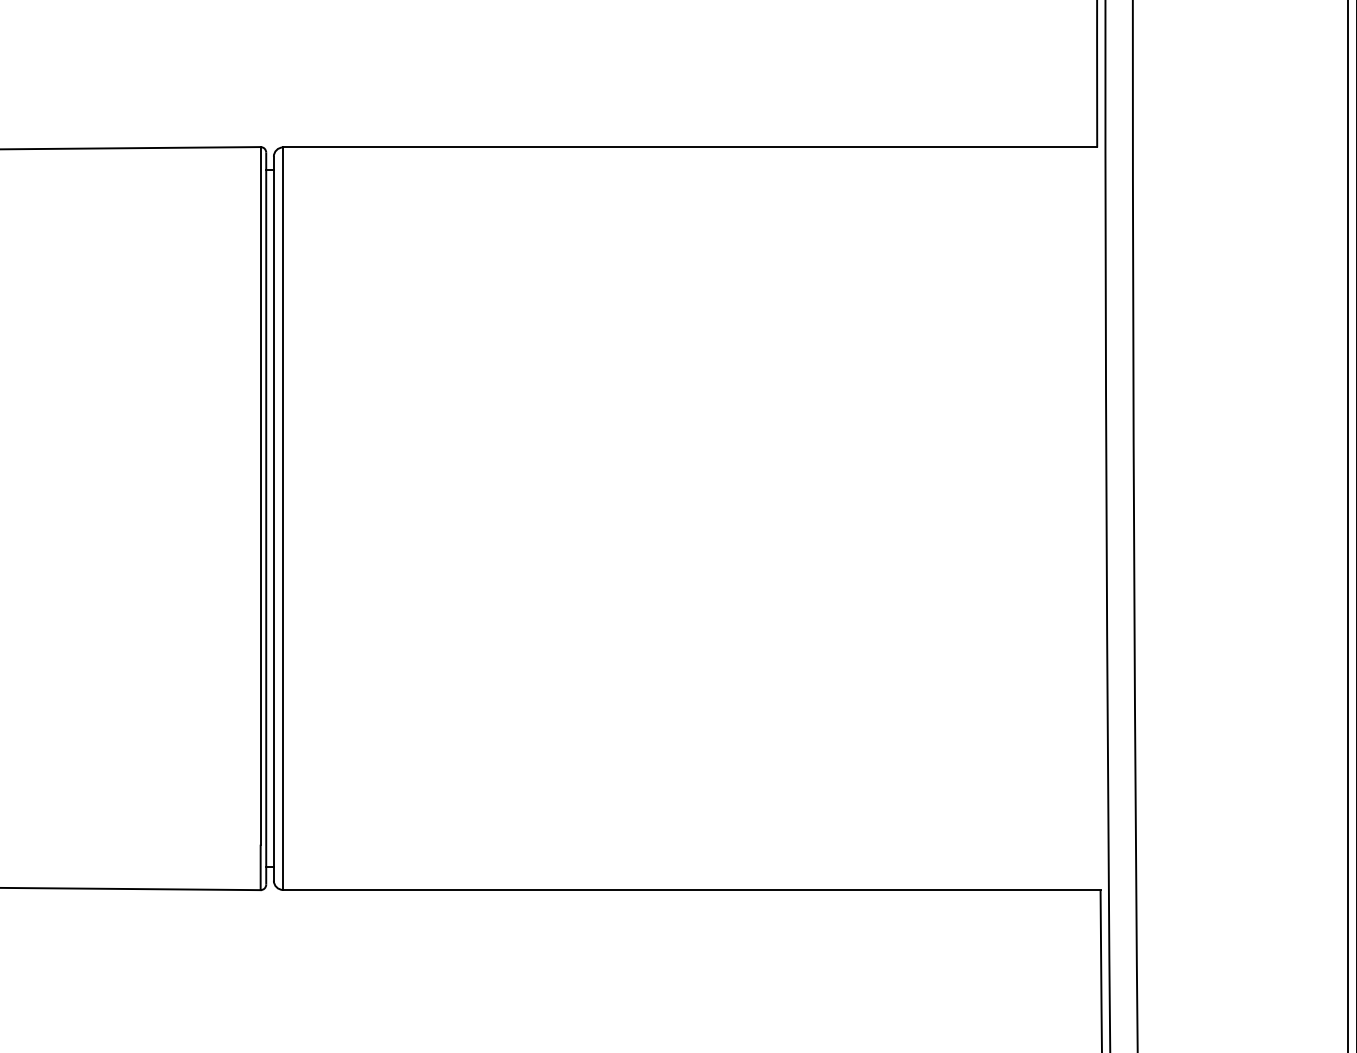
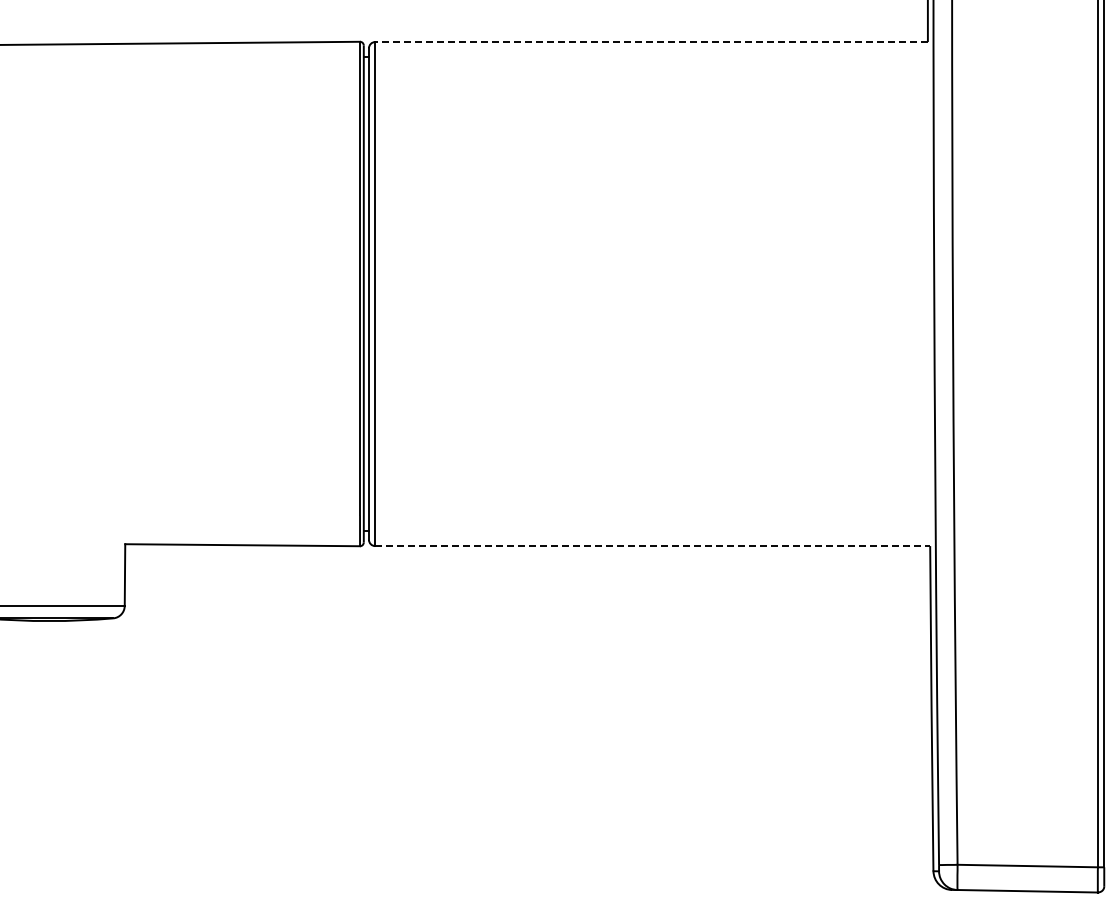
line: (690, 148) -> (651, 42), solid -> dashed
line: (692, 890) -> (653, 546), solid -> dashed

